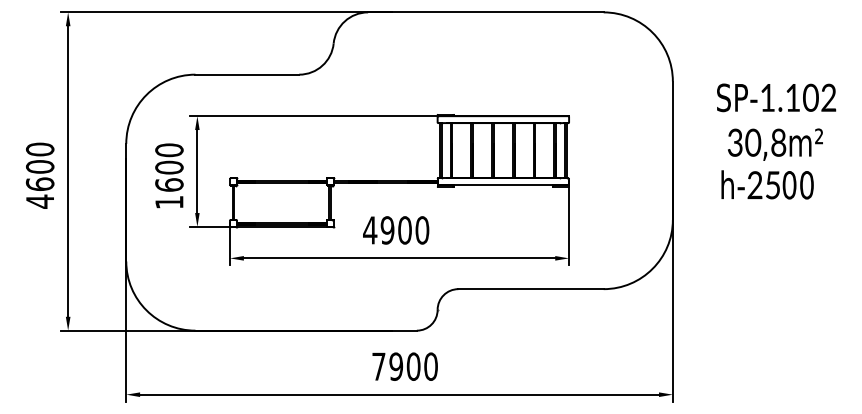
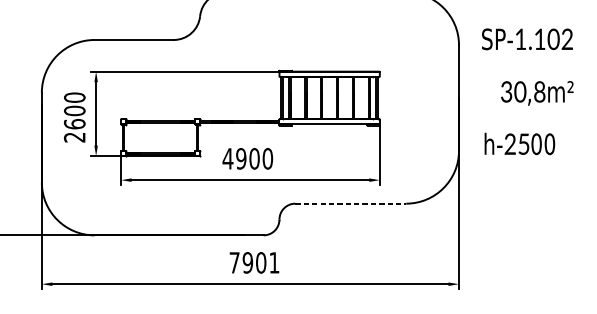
text: (776, 97) -> (527, 39), moved
text: (767, 184) -> (519, 143), moved
text: (169, 202) -> (74, 137), 1600 -> 2600
line: (531, 289) -> (351, 203), solid -> dashed
text: (430, 366) -> (274, 262), 7900 -> 7901

